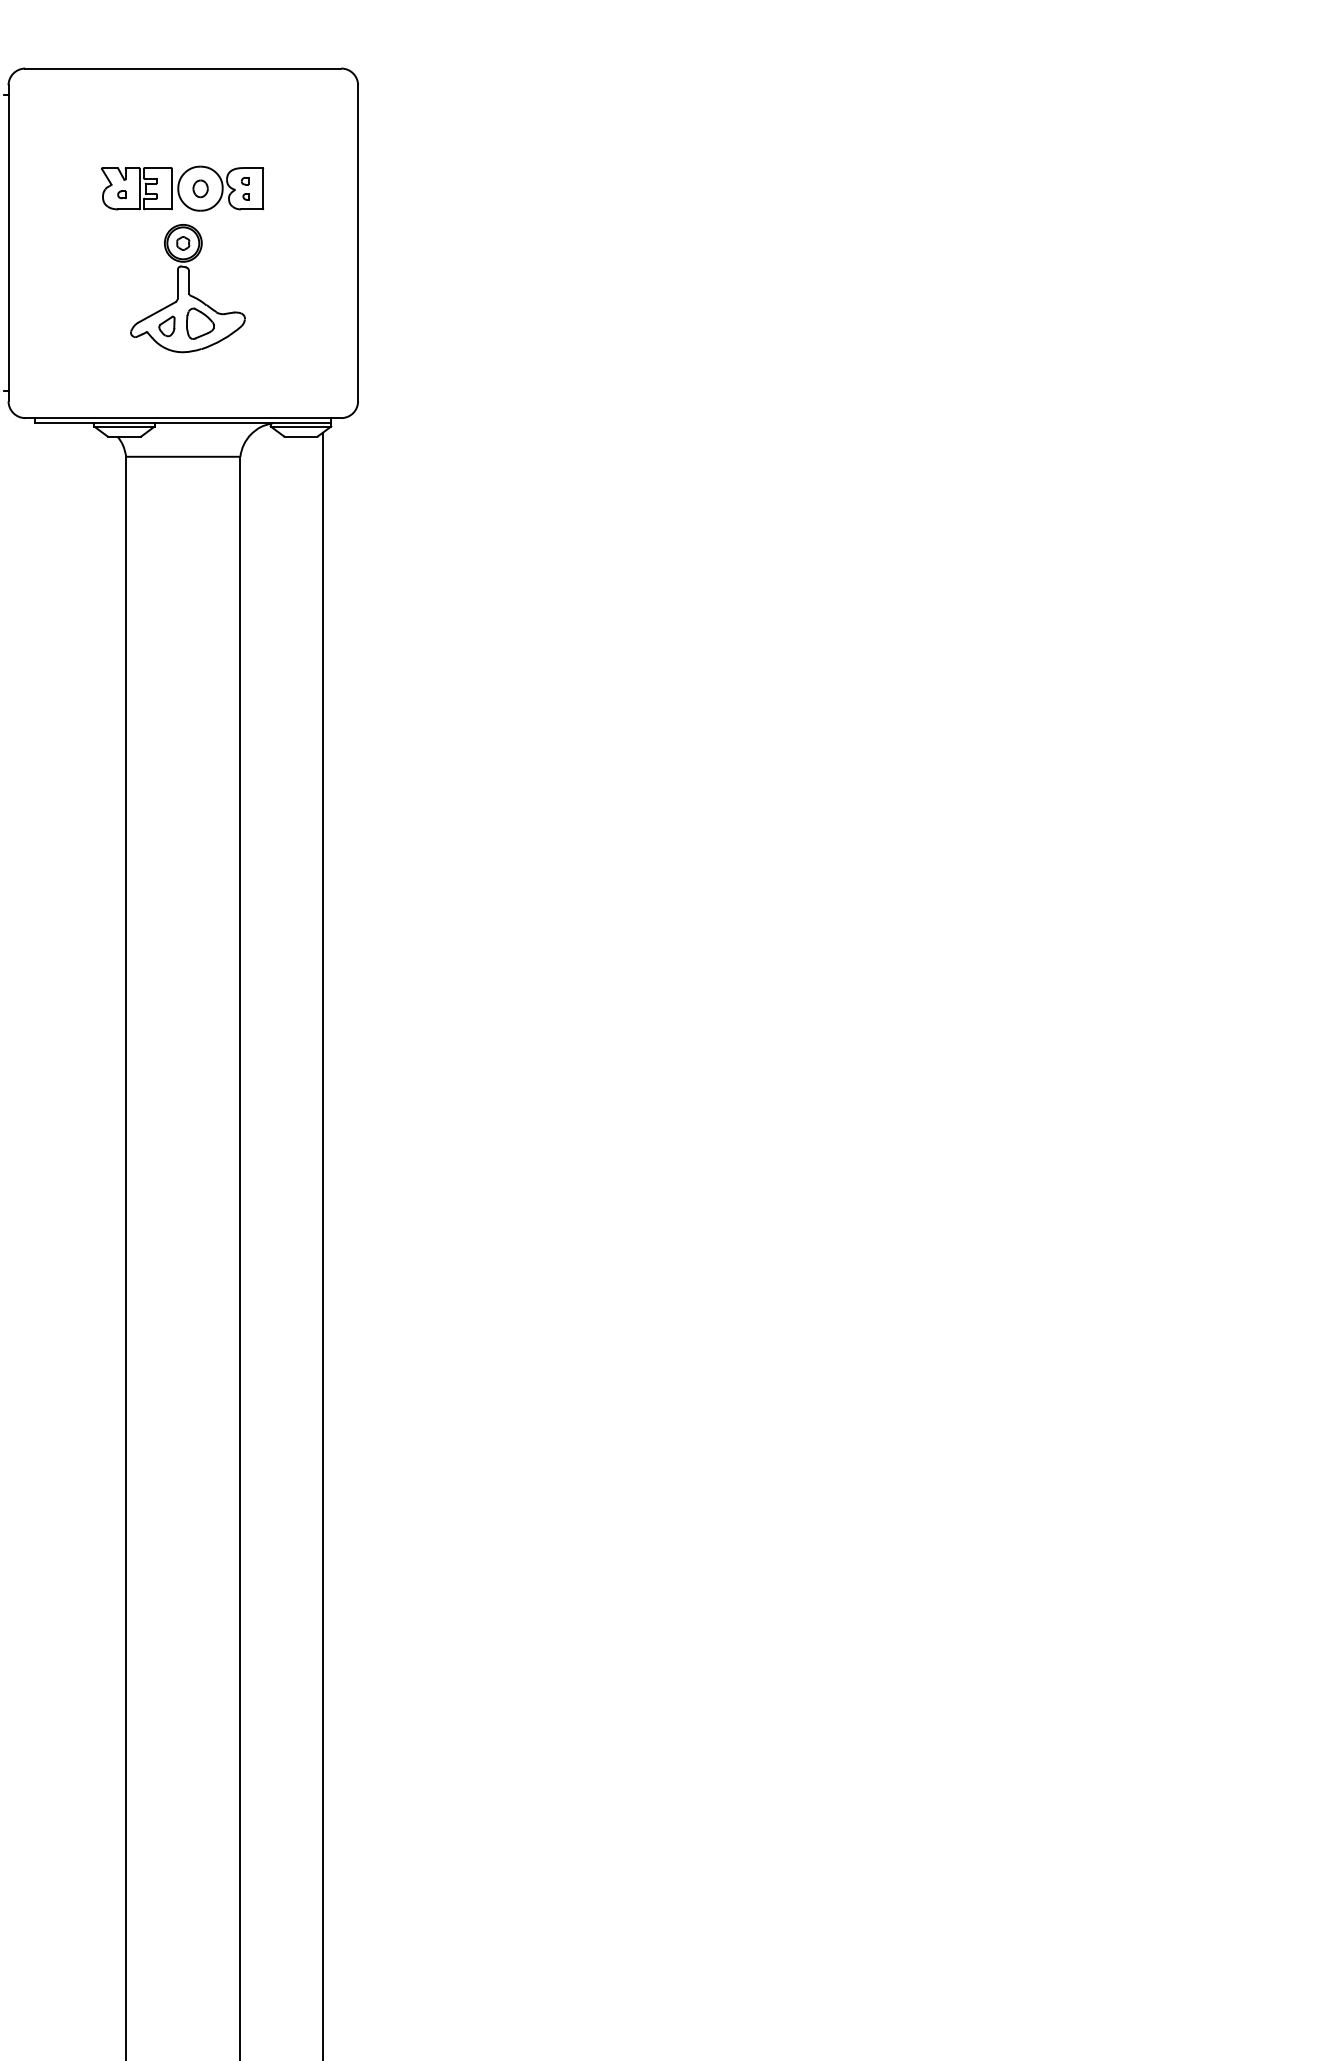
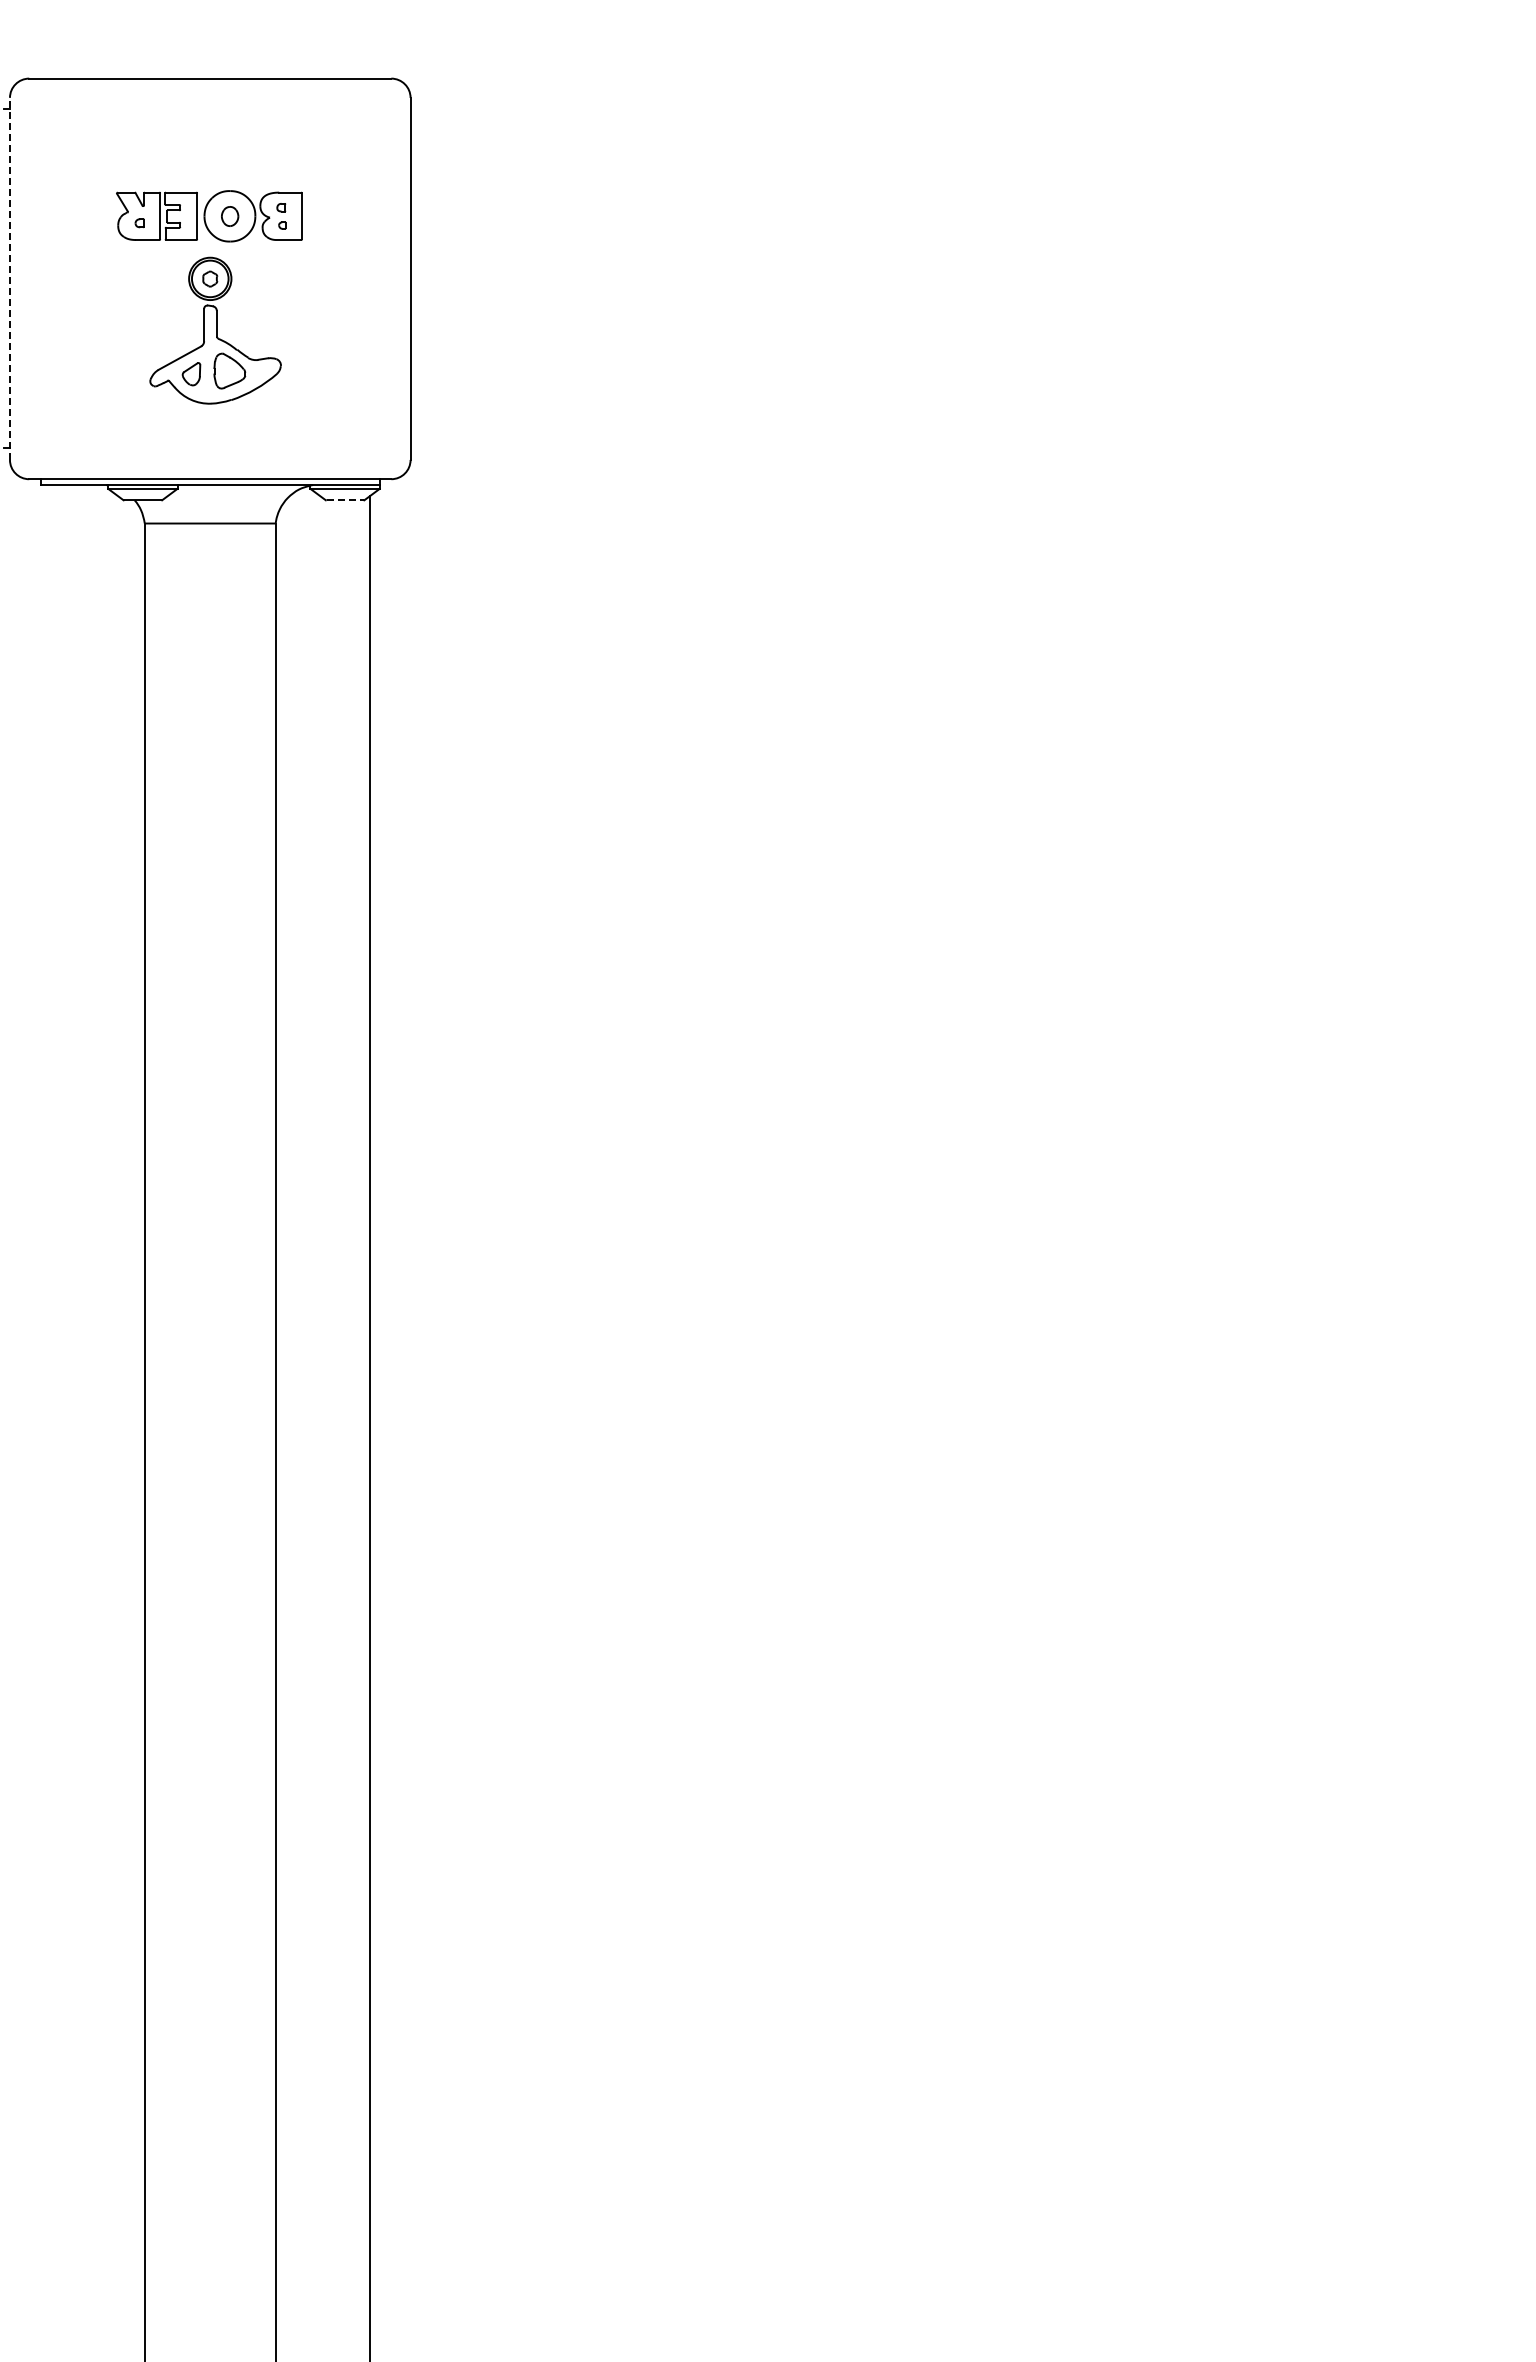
line: (8, 242) -> (9, 278), solid -> dashed
line: (301, 436) -> (345, 500), solid -> dashed

